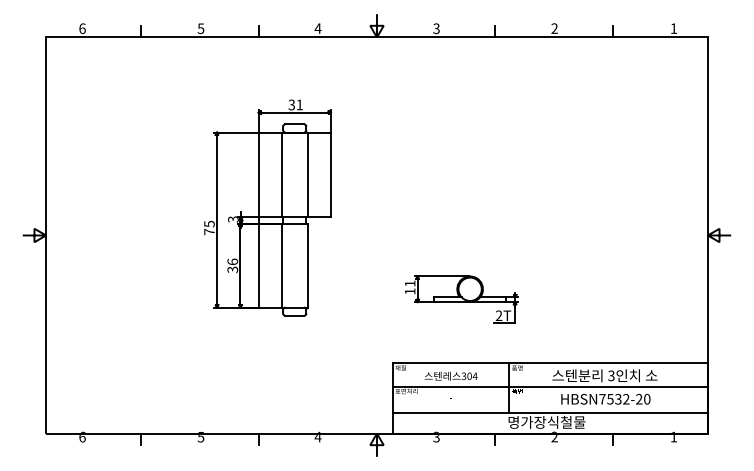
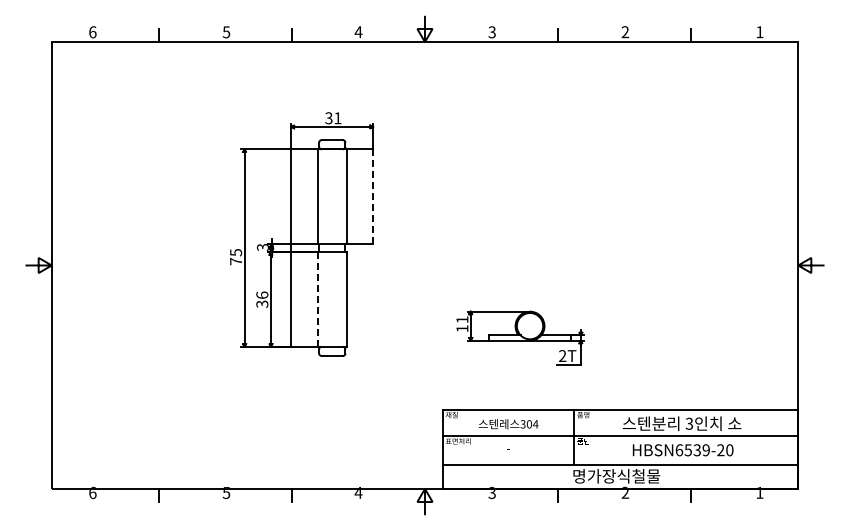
line: (331, 174) -> (373, 196), solid -> dashed
line: (281, 265) -> (317, 299), solid -> dashed
text: (614, 399) -> (692, 450), HBSN7532-20 -> HBSN6539-20

